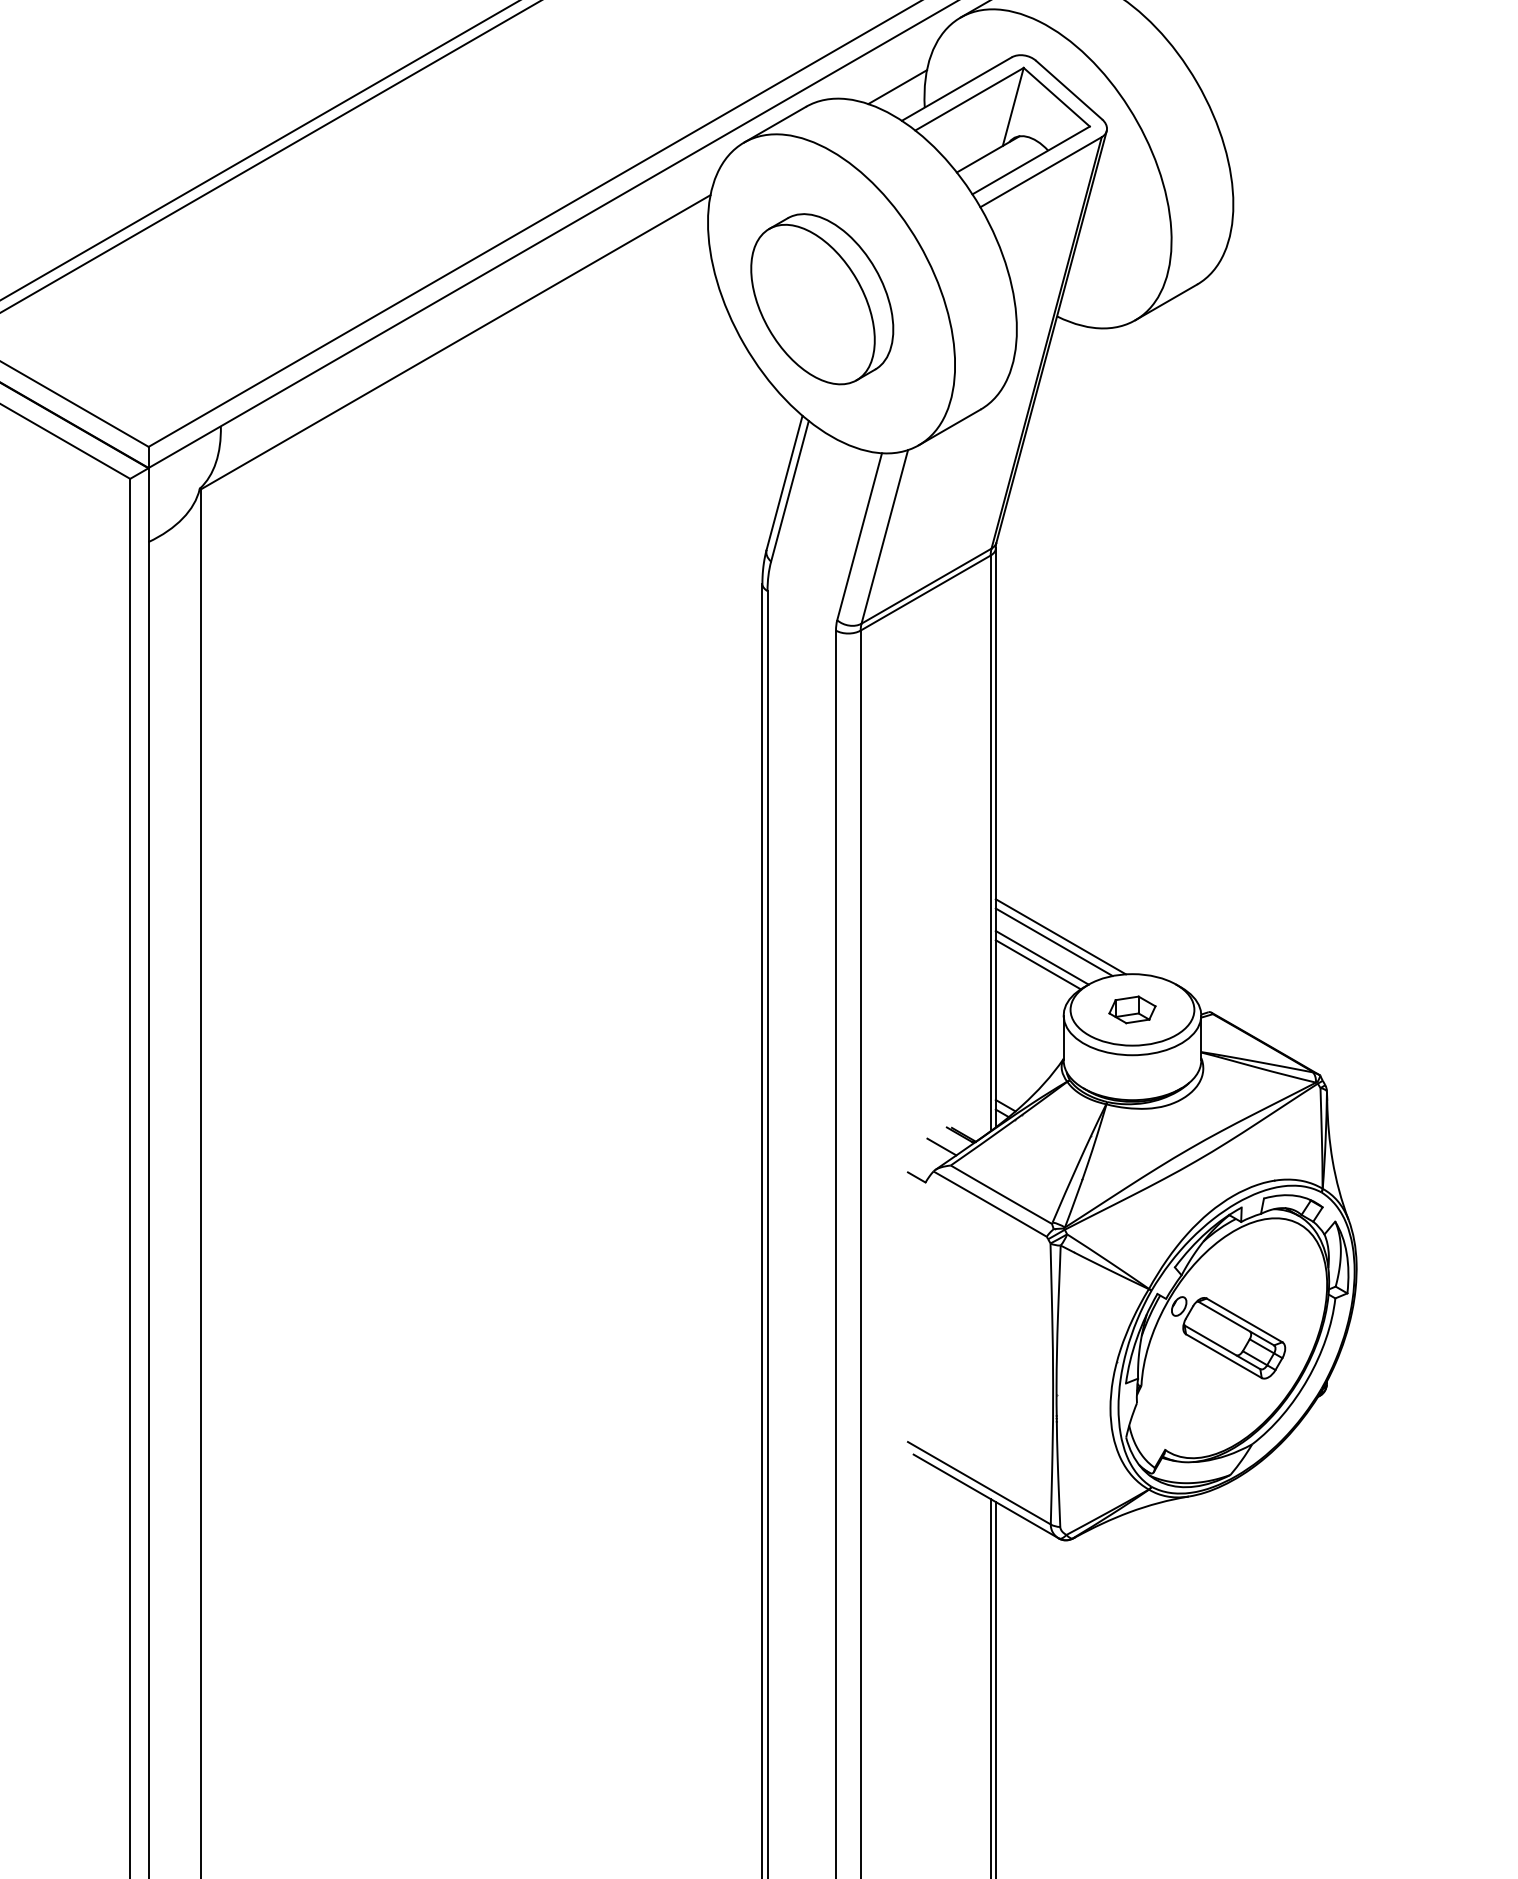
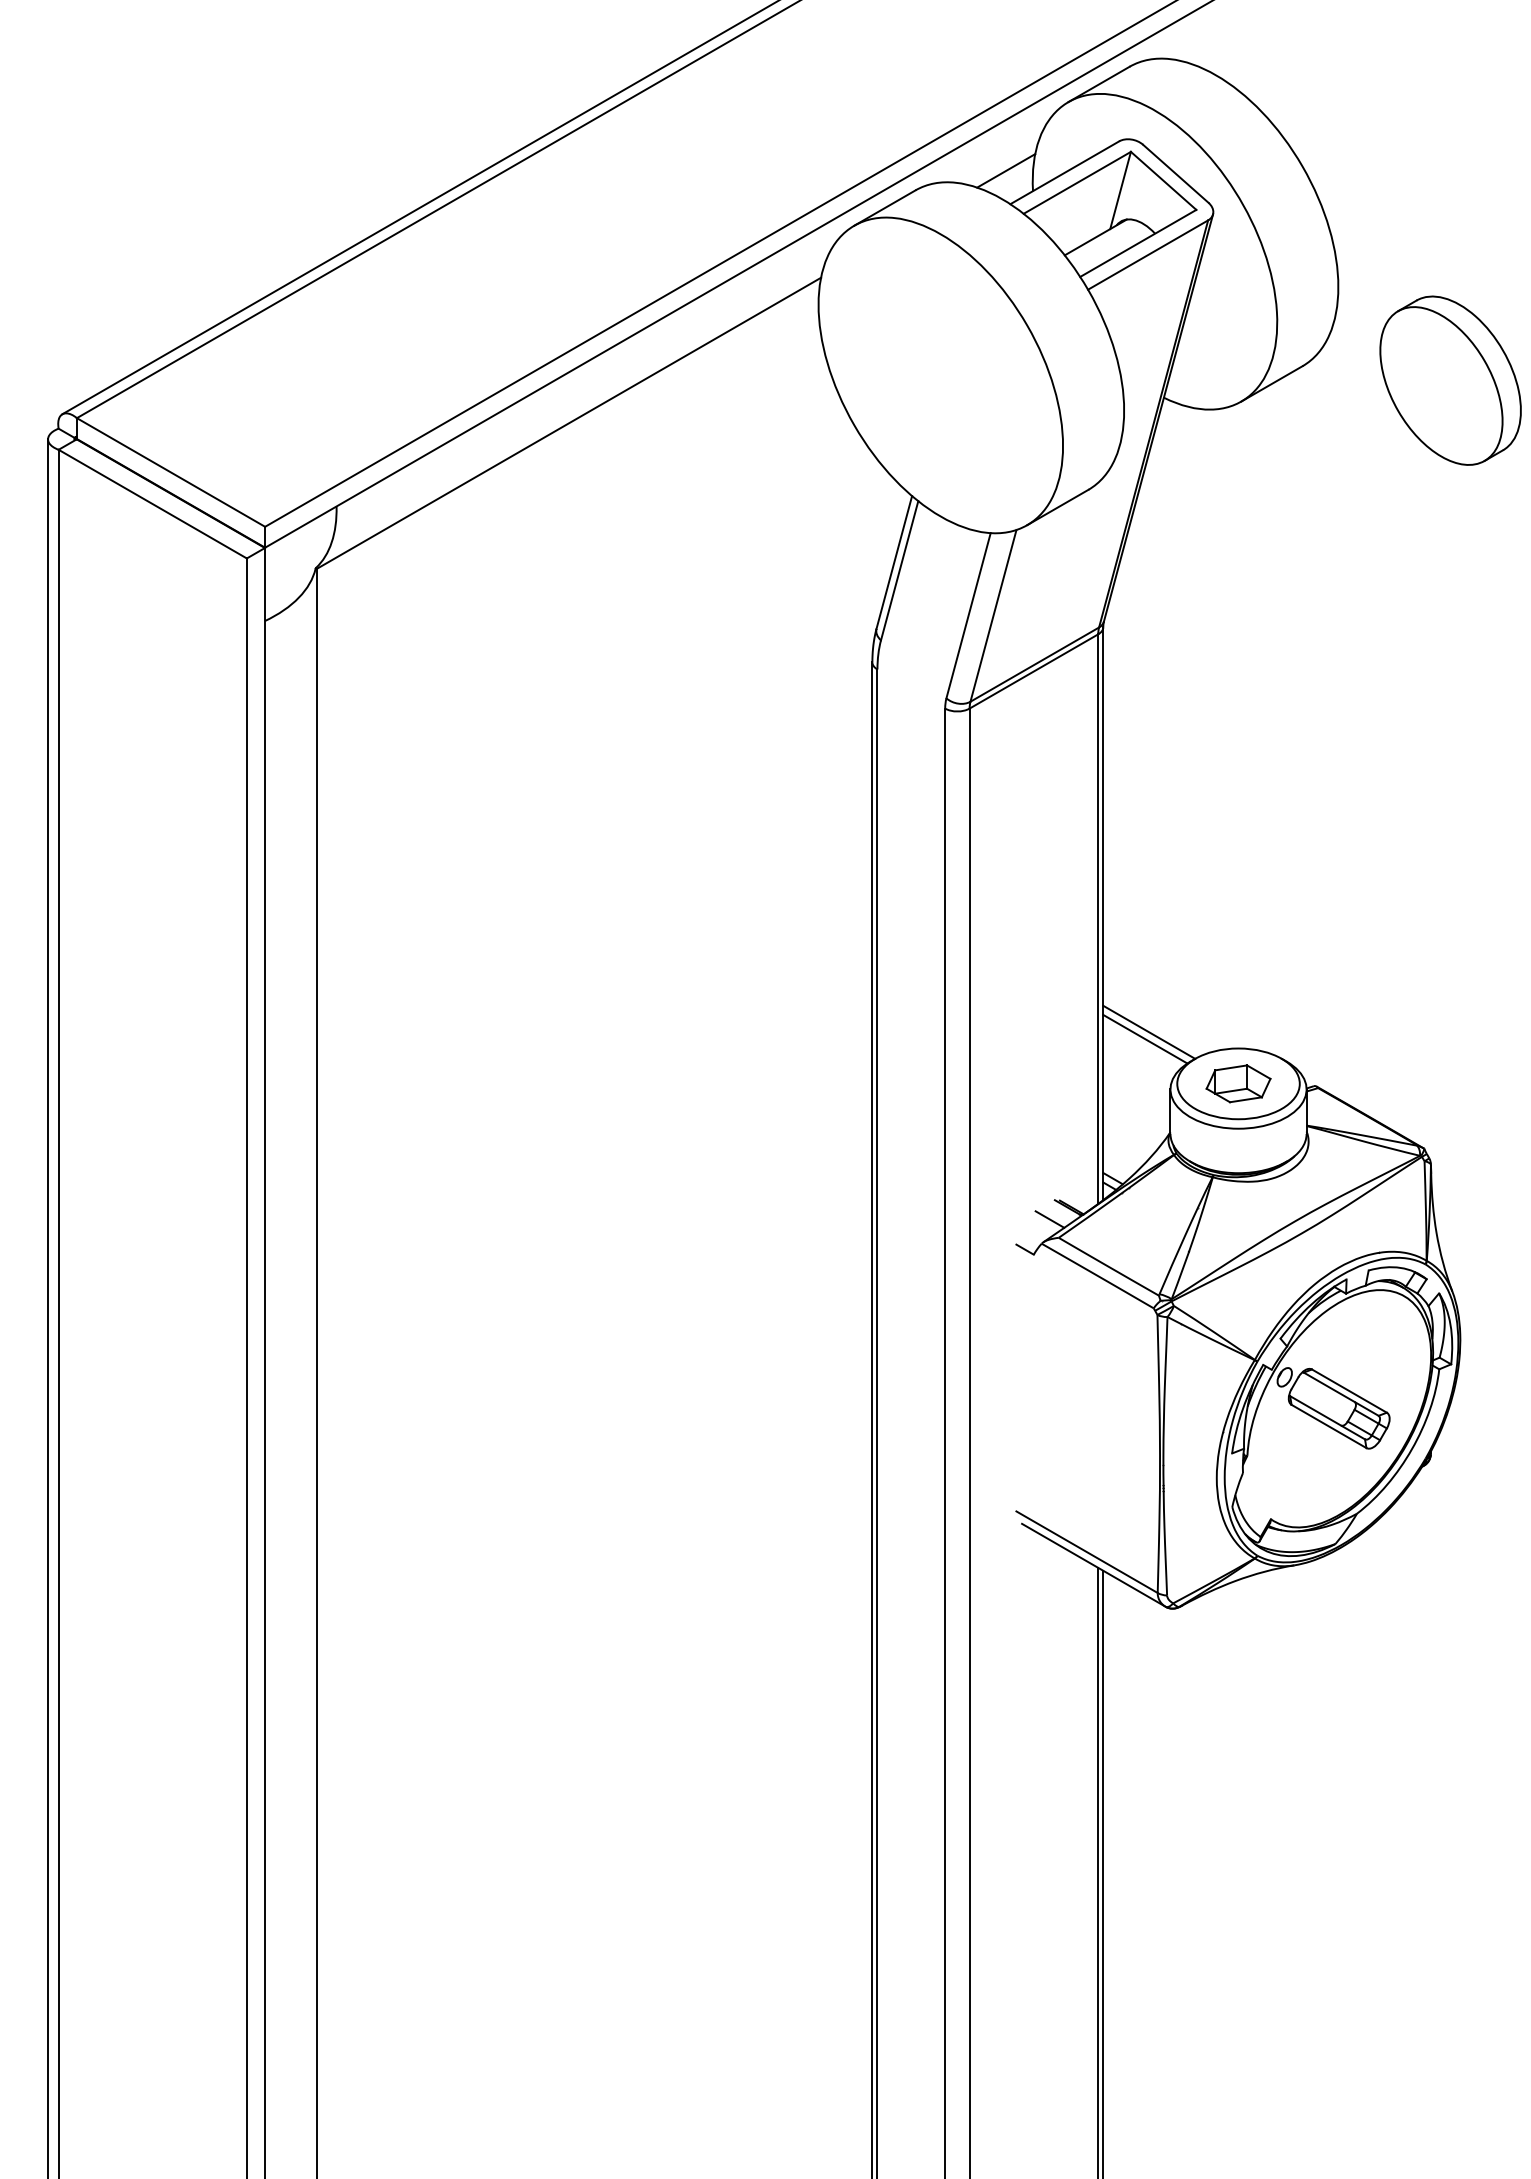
part: (822, 298) -> (1450, 380), moved
line: (1060, 936) -> (1167, 1011), removed
line: (1053, 941) -> (1160, 1016), removed
part: (1132, 1009) -> (1238, 1083), size x1.4

